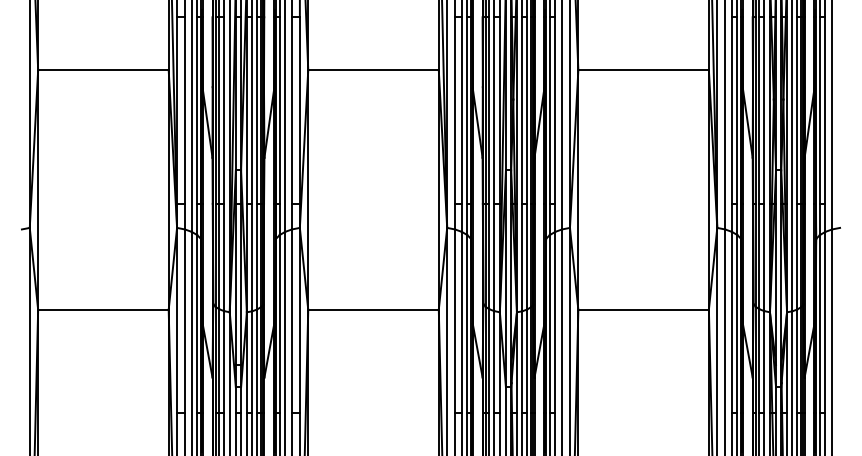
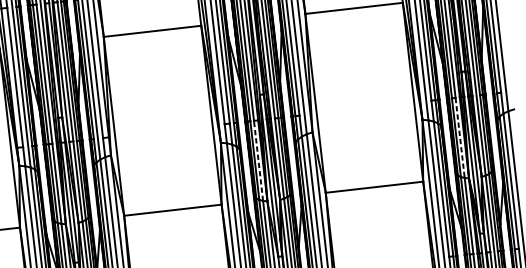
line: (494, 257) -> (258, 160), solid -> dashed
line: (764, 257) -> (460, 137), solid -> dashed

